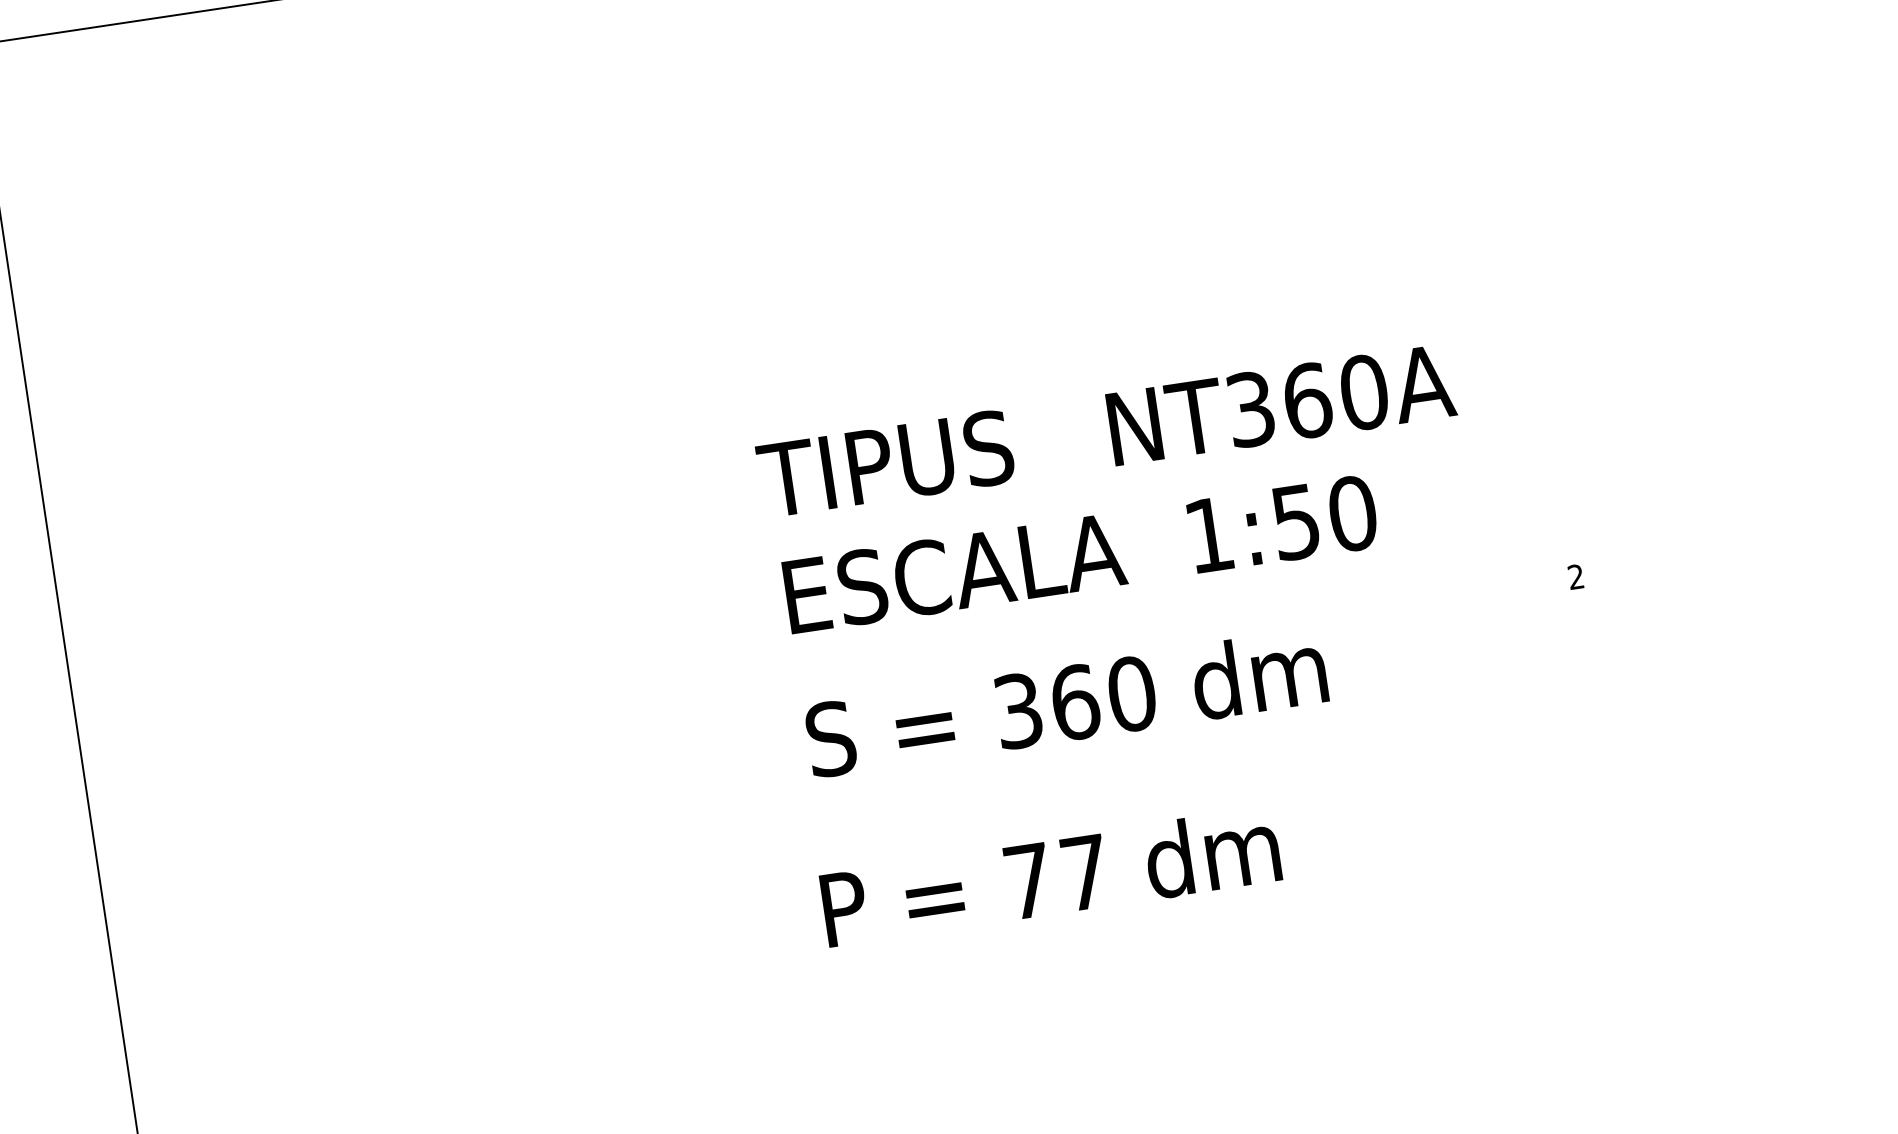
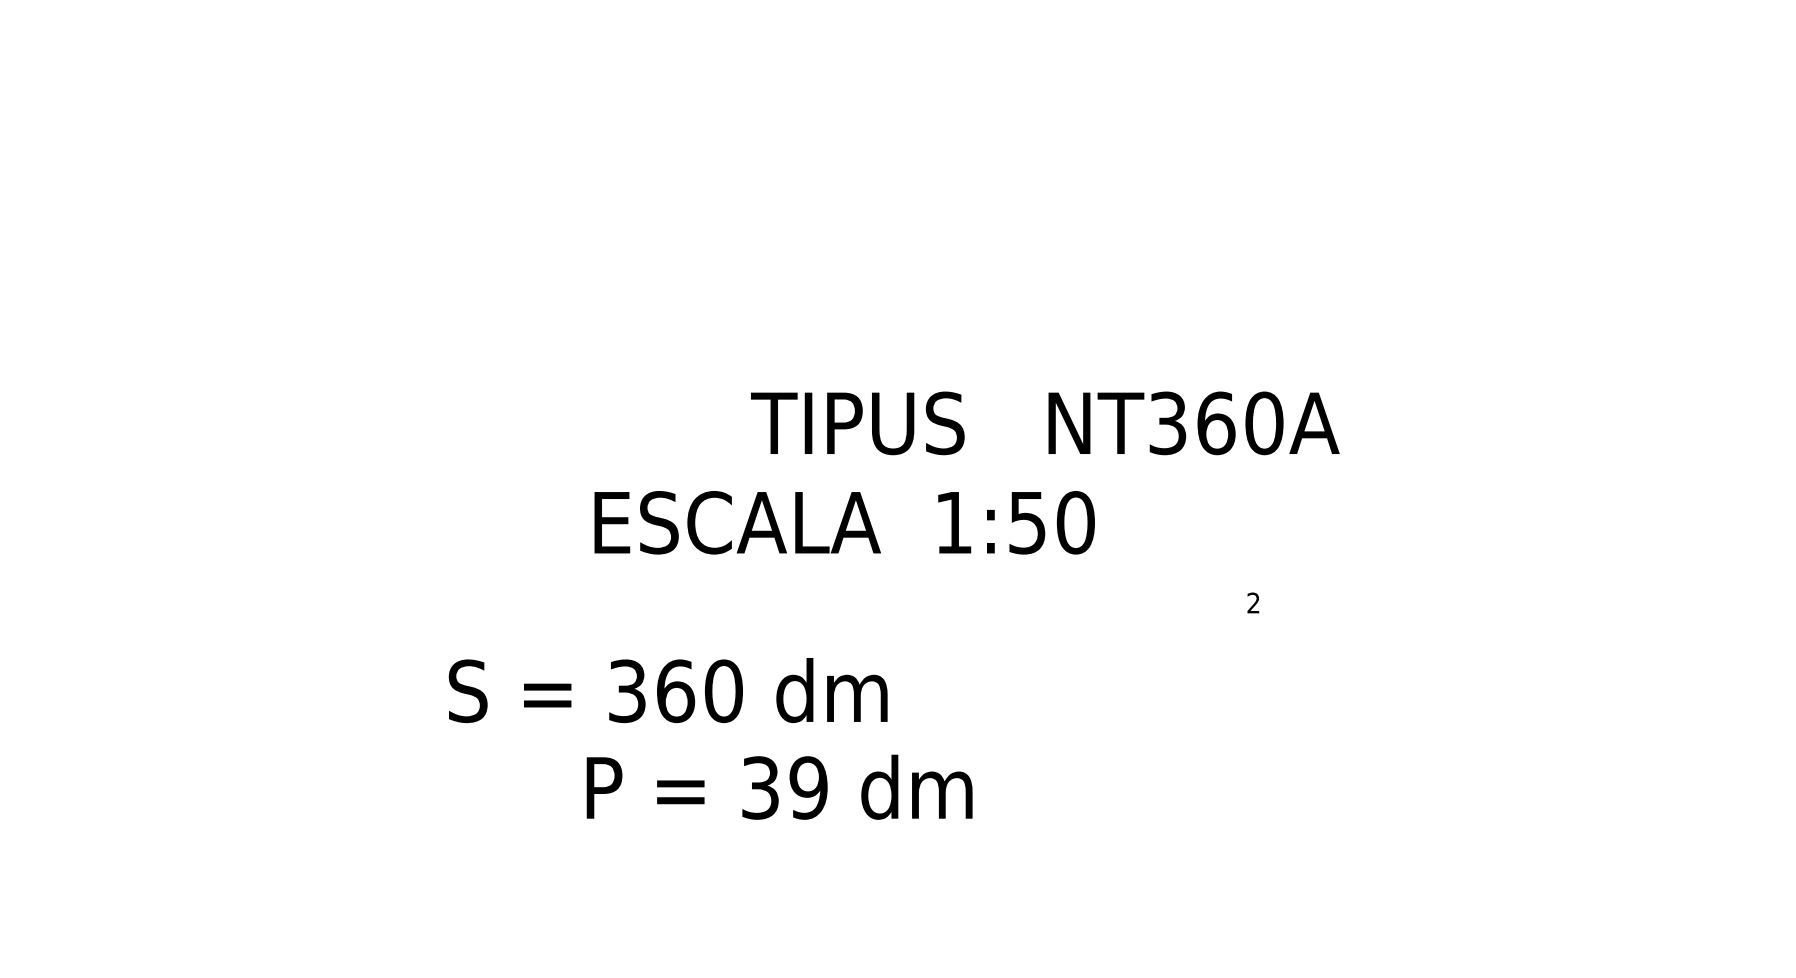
text: (1106, 431) -> (1045, 423), moved
text: (1065, 703) -> (667, 690), moved
text: (1056, 876) -> (784, 787), 77 -> 39

